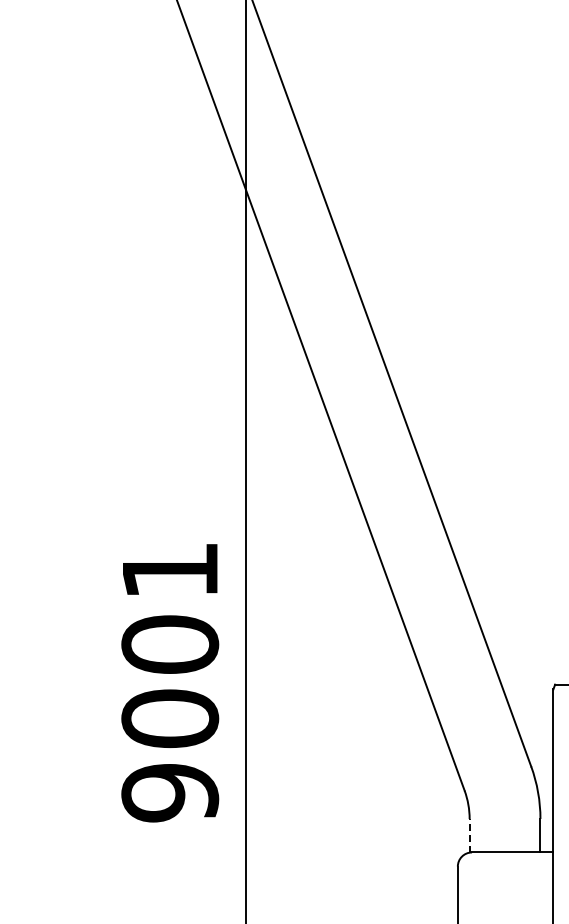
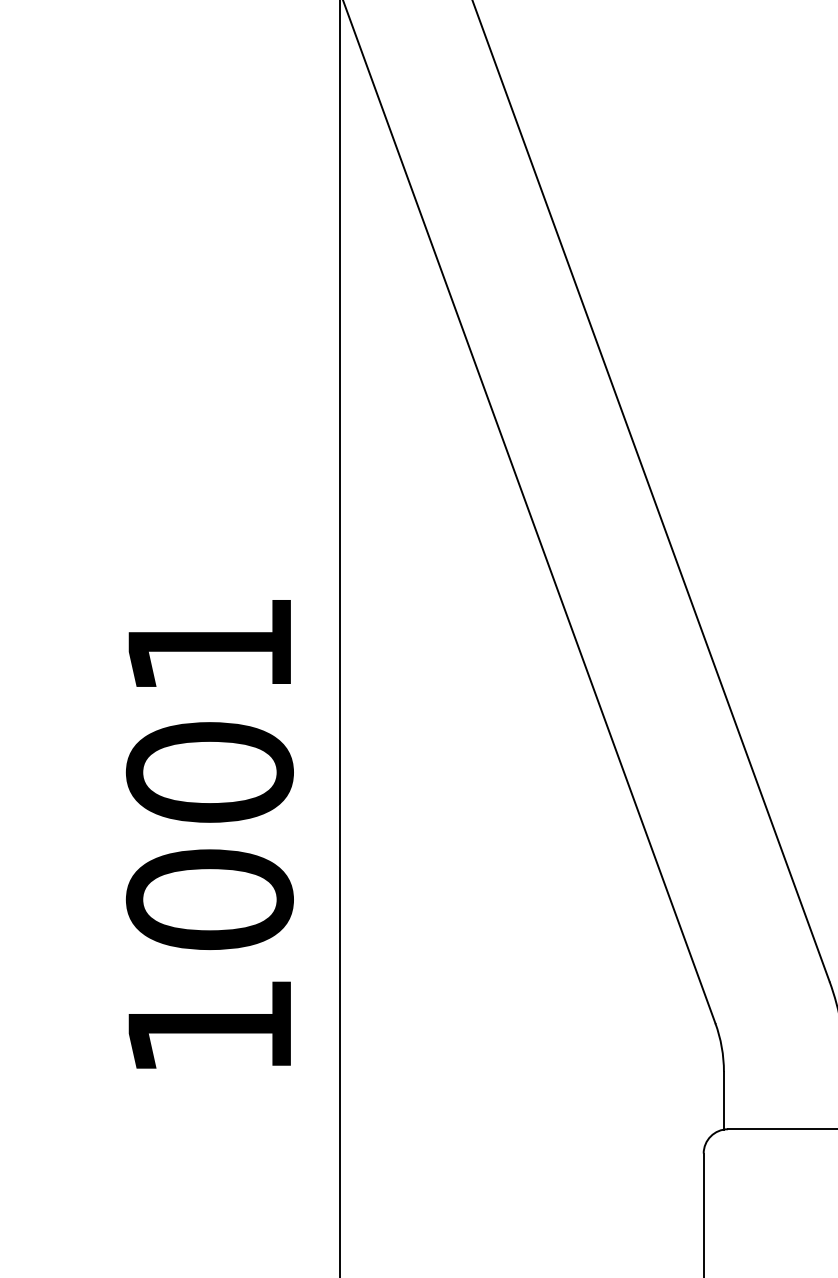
text: (170, 793) -> (210, 1028), 9001 -> 1001
line: (469, 835) -> (723, 1100), dashed -> solid

